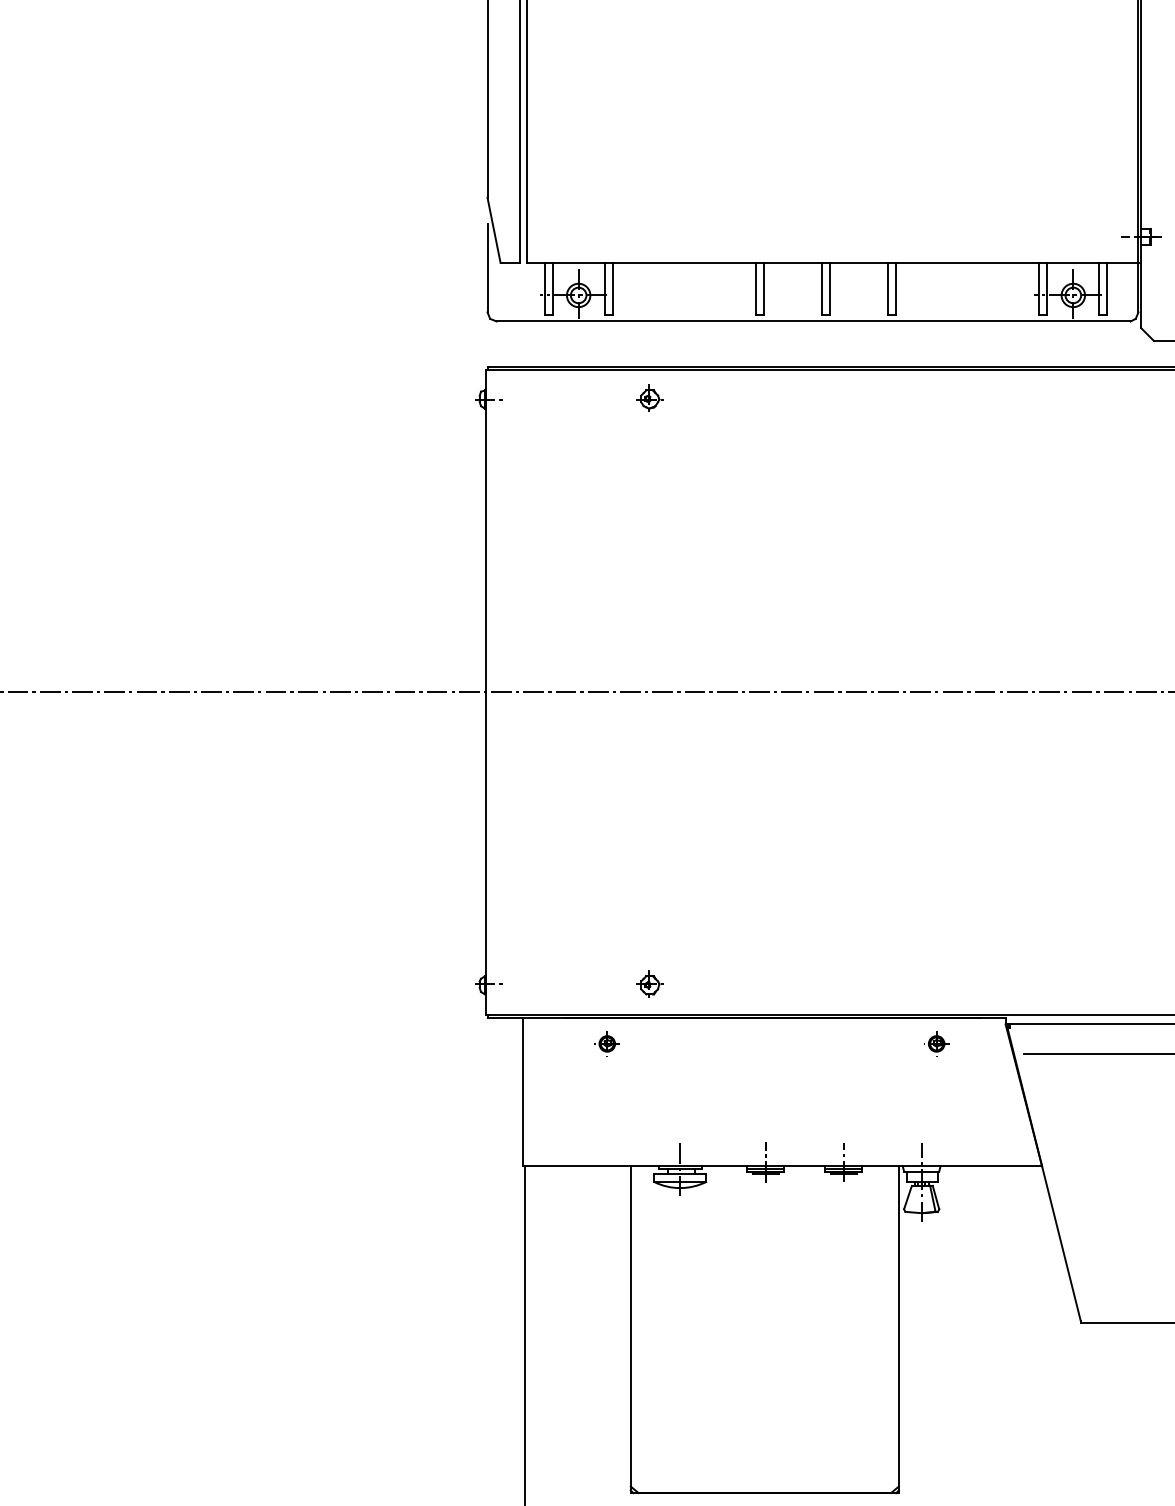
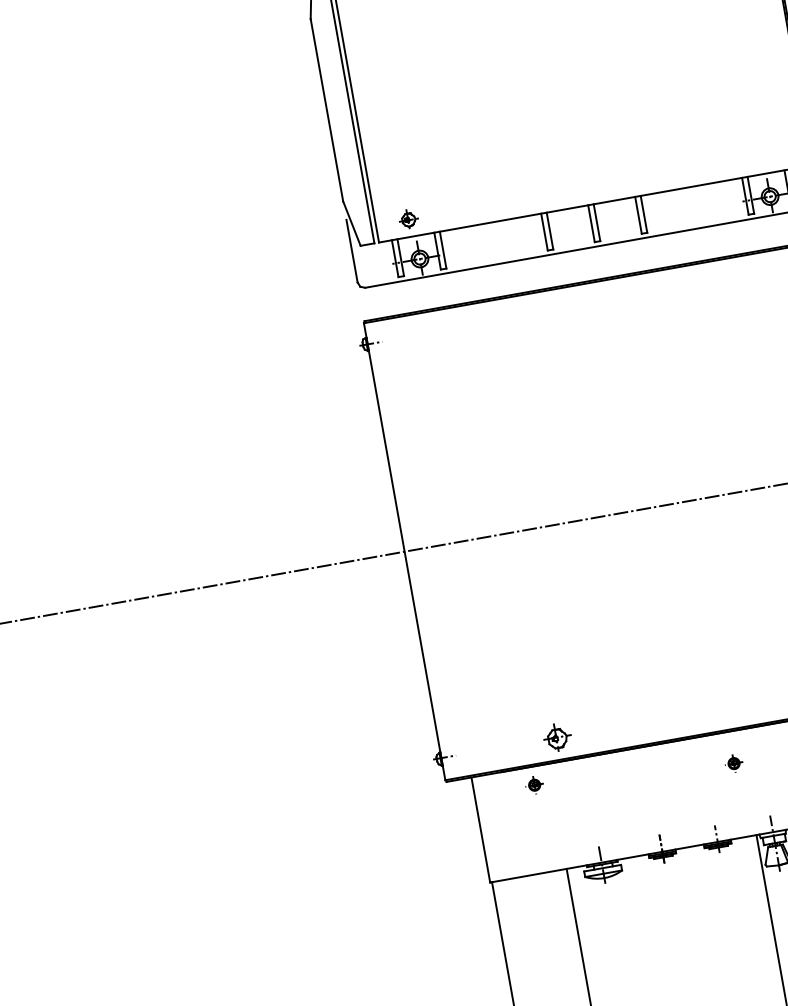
part: (649, 397) -> (408, 218), moved
part: (649, 983) -> (556, 737), size x1.4
part: (936, 1043) -> (733, 763), moved

